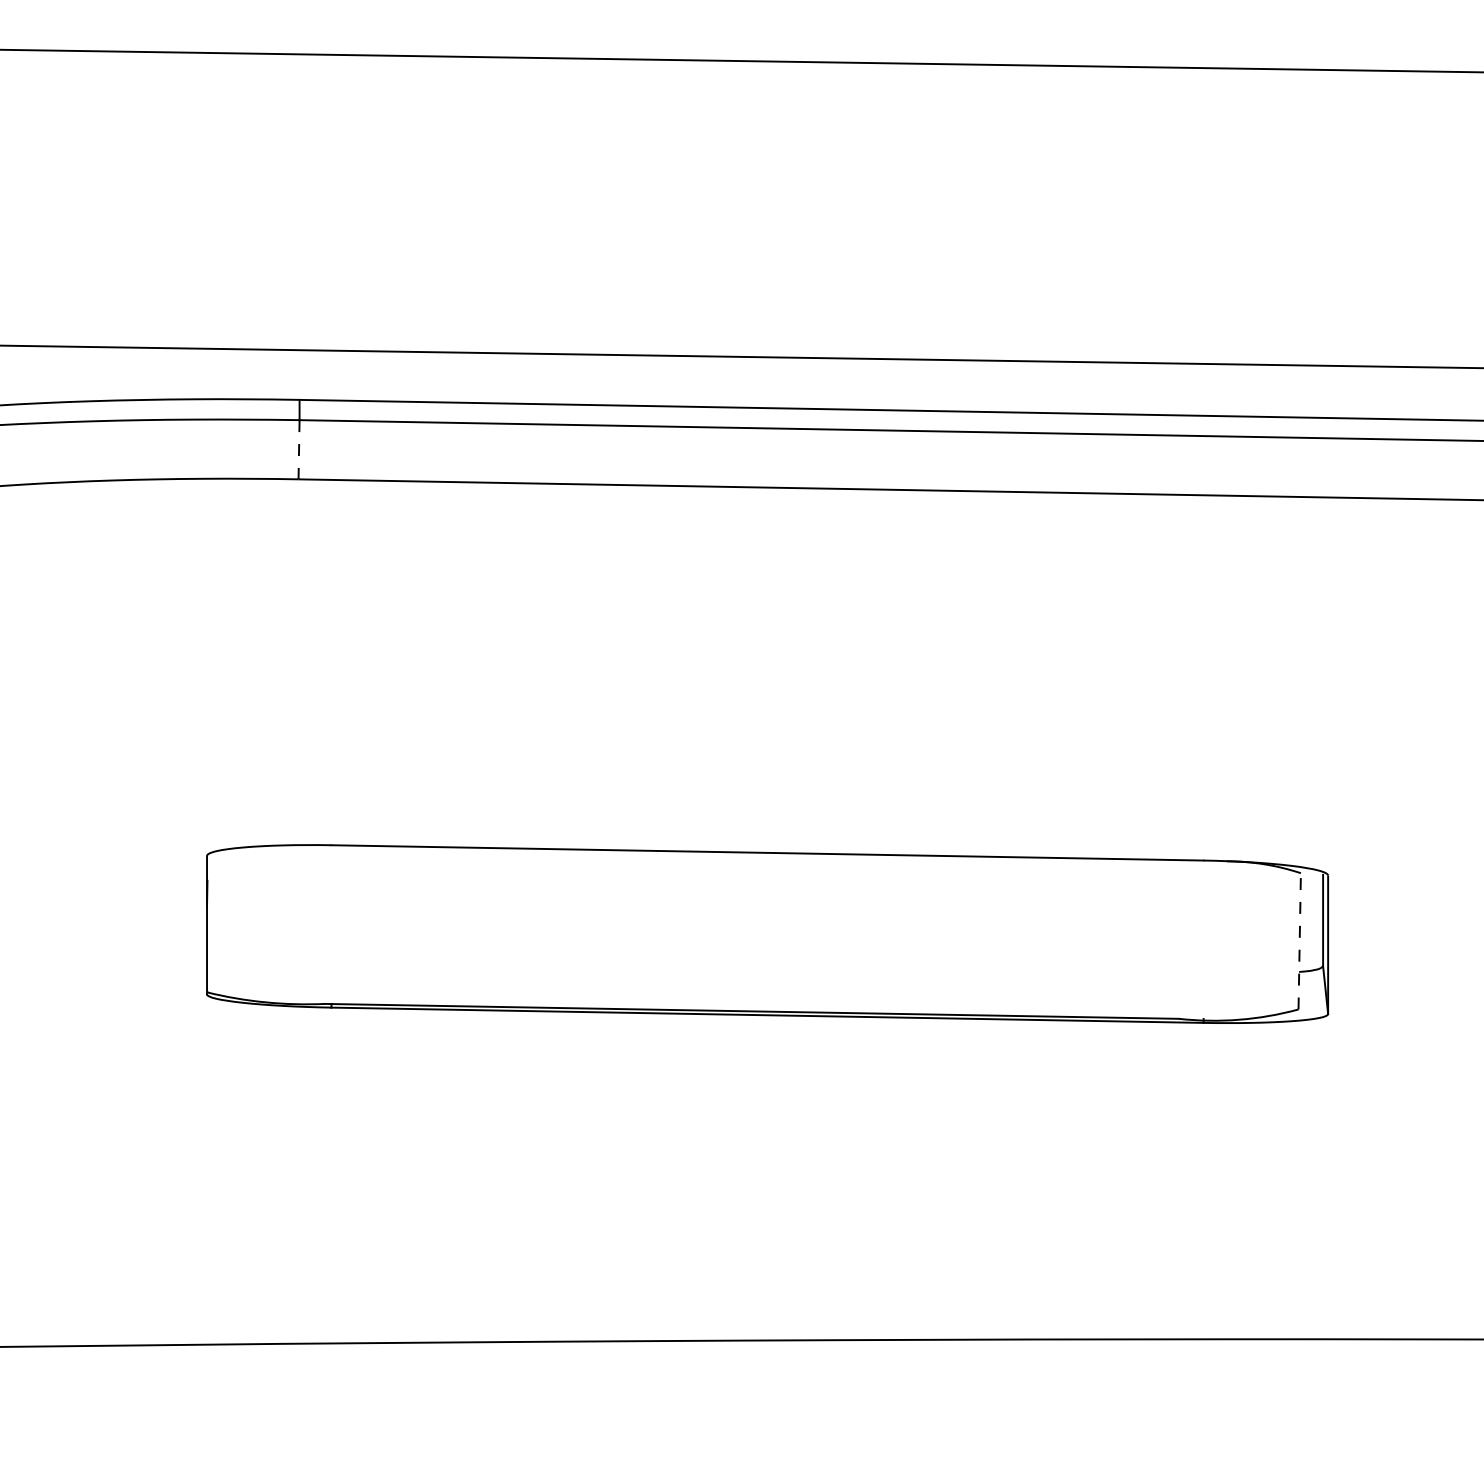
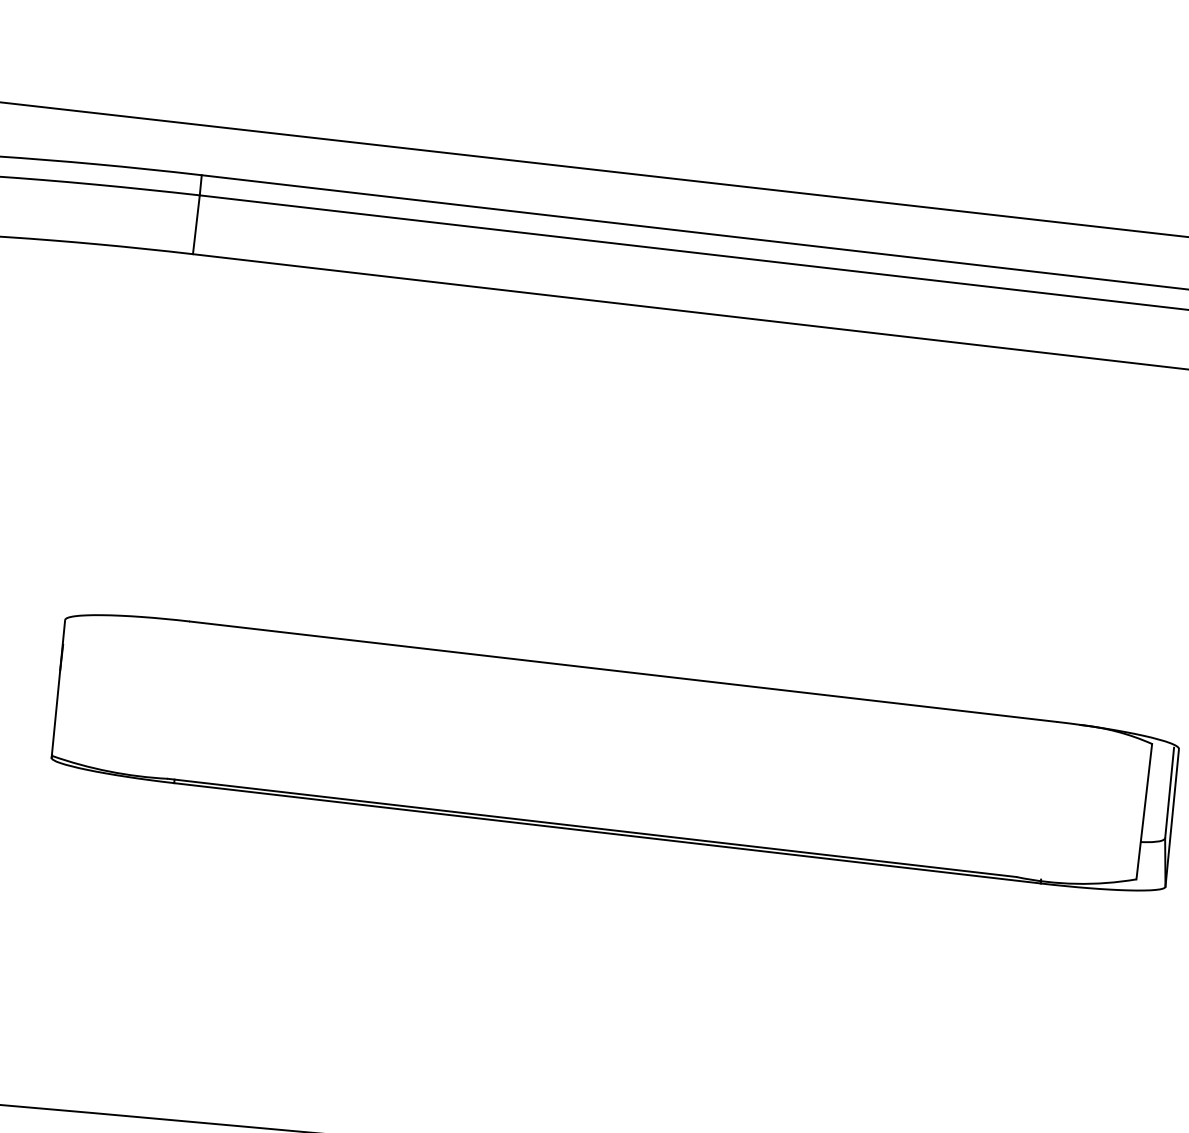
line: (299, 449) -> (196, 224), dashed -> solid
line: (1299, 940) -> (1144, 810), dashed -> solid

